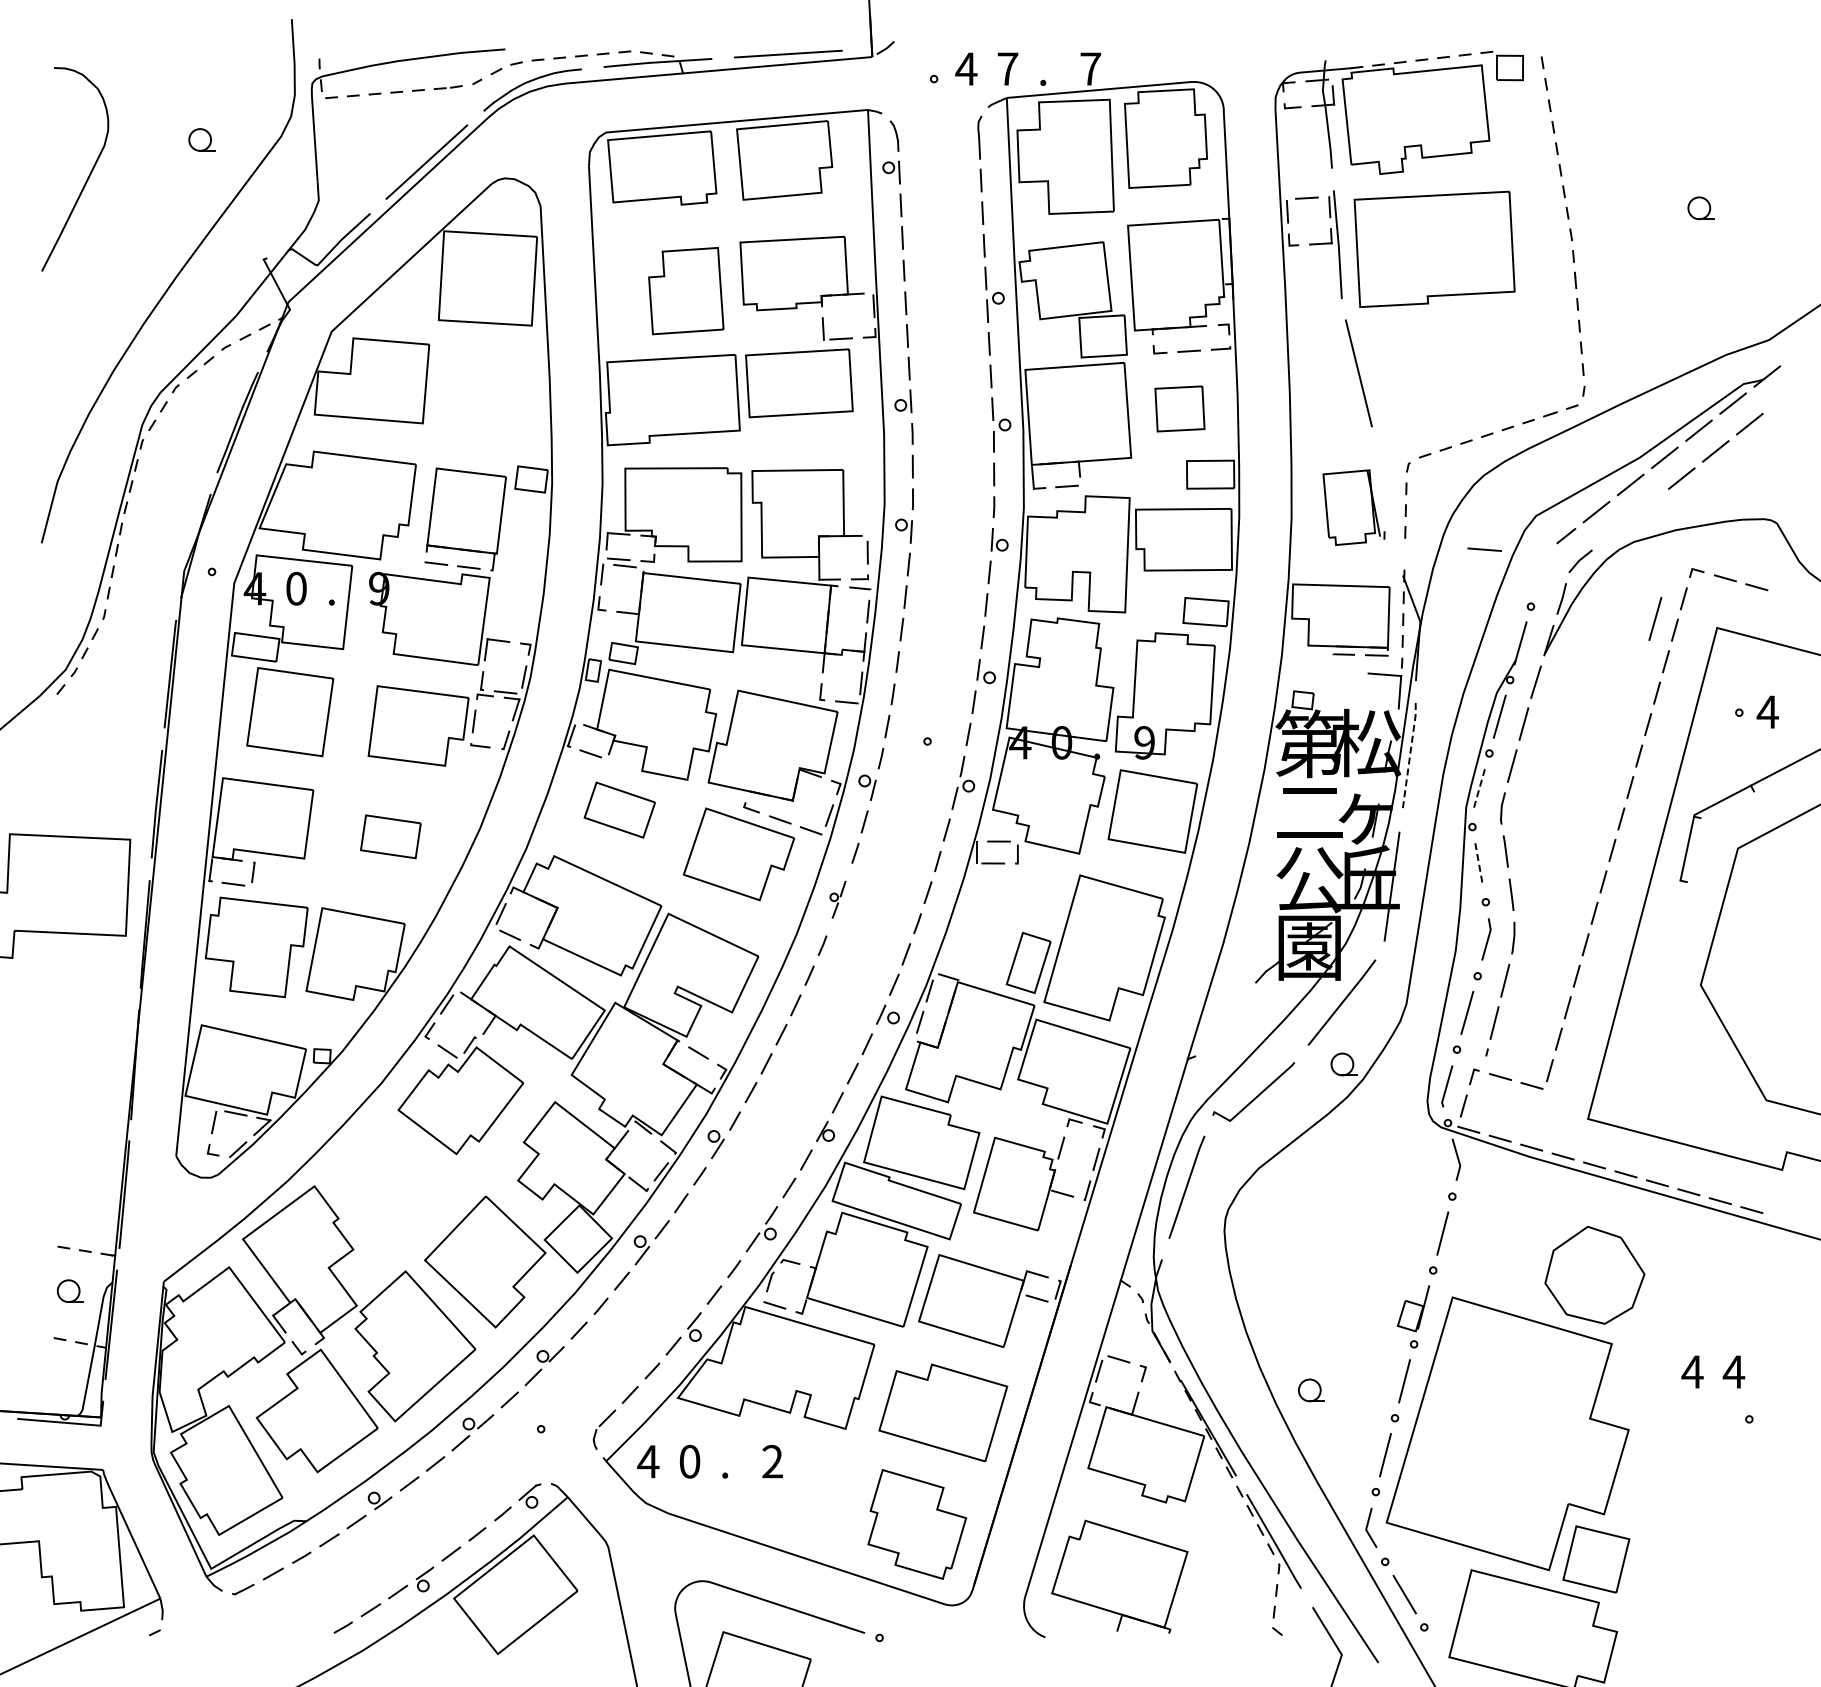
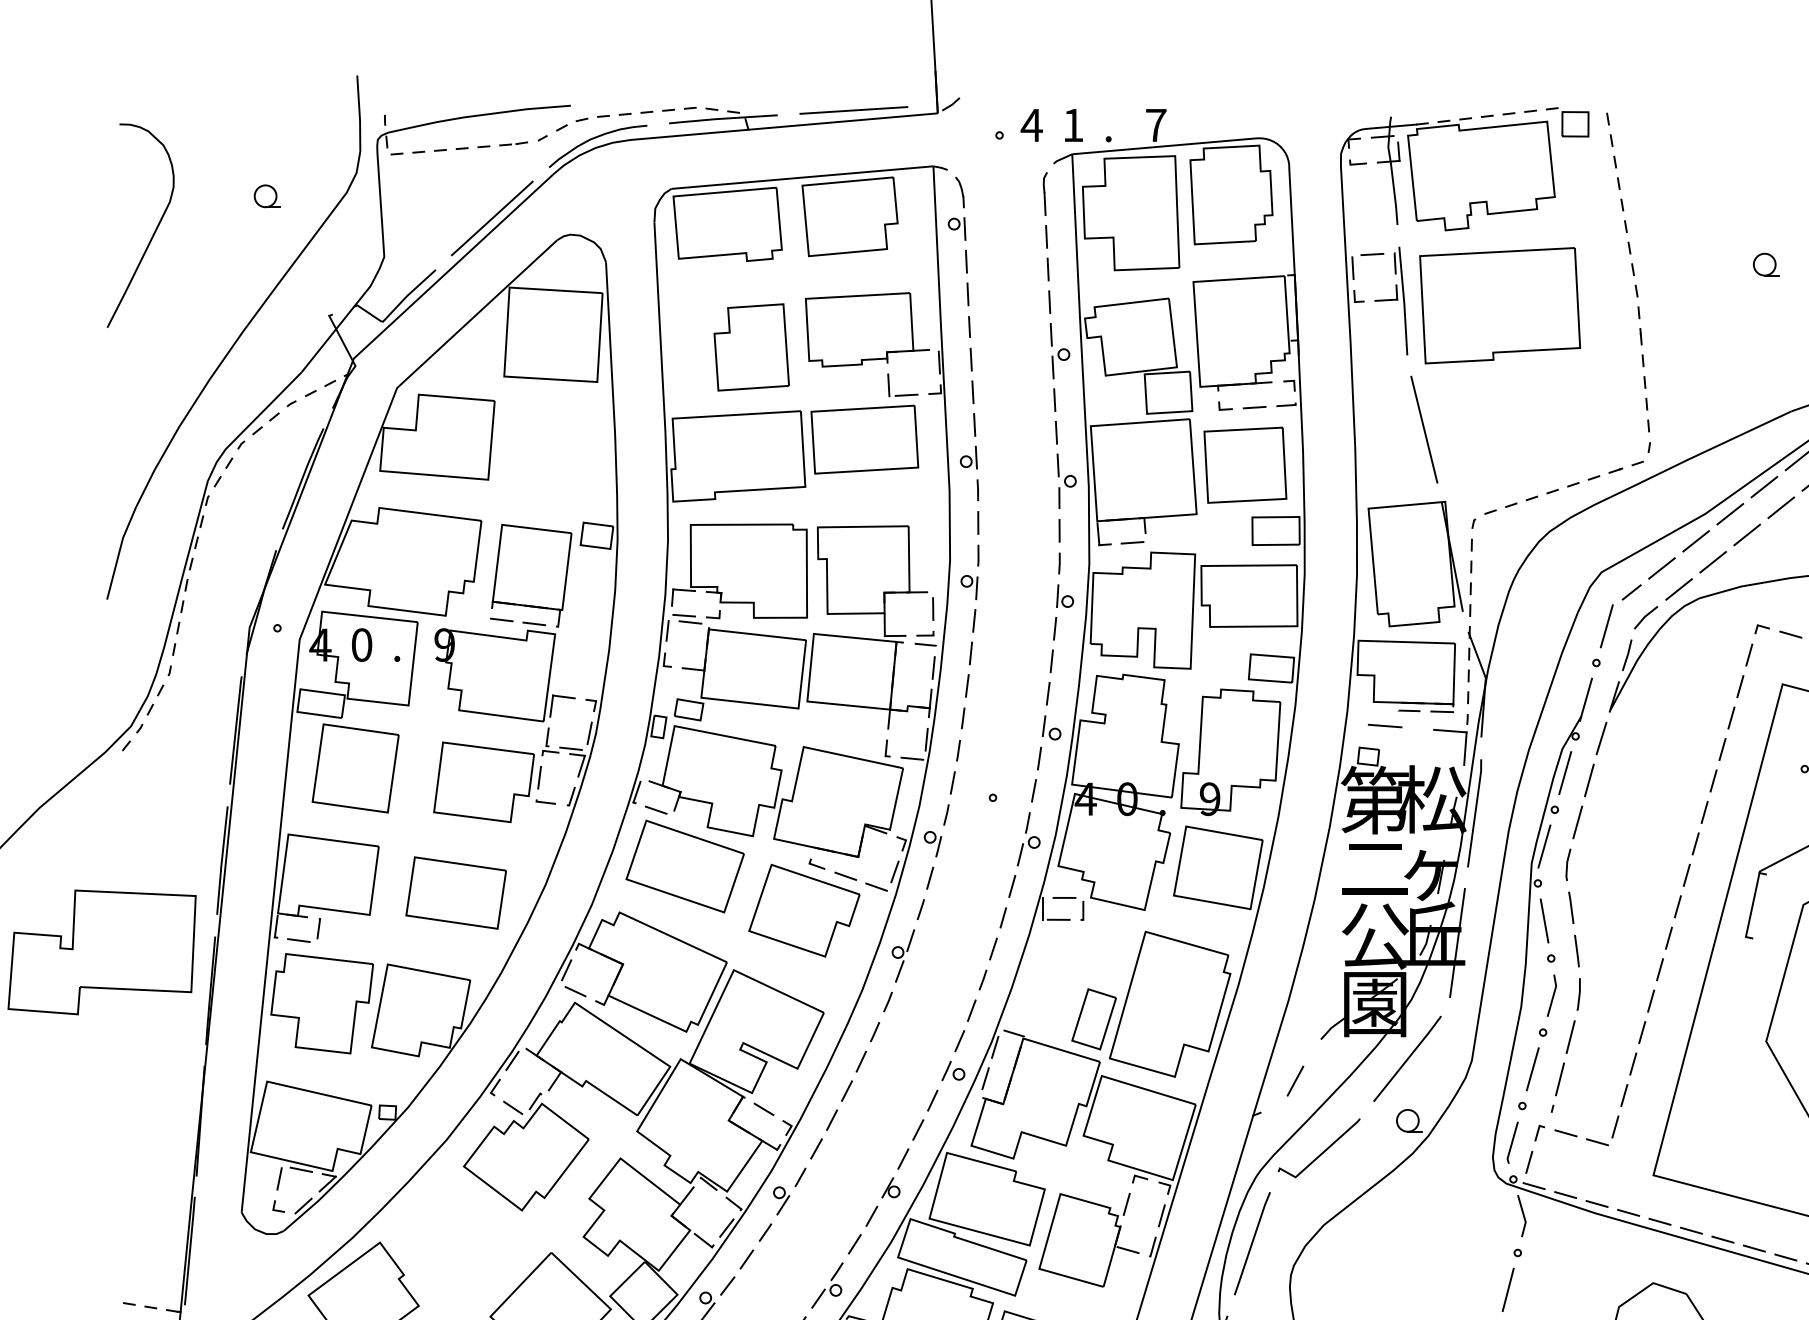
text: (1007, 68) -> (1072, 124), 7 -> 1
part: (1179, 408) -> (1244, 464), size x1.67
line: (1647, 505) -> (1712, 561), added
part: (1353, 507) -> (1418, 563), size x1.67
line: (1613, 532) -> (1678, 588), added
line: (1484, 549) -> (1384, 725), moved
line: (1655, 618) -> (1606, 625), moved
line: (1409, 756) -> (1474, 812), dashed -> solid
line: (1479, 790) -> (1544, 846), dashed -> solid
part: (619, 809) -> (684, 865), size x1.67
part: (390, 836) -> (455, 892), size x1.67
line: (1479, 864) -> (1544, 920), dashed -> solid
part: (837, 899) -> (902, 955), size x1.43
line: (1229, 1024) -> (1294, 1080), added

